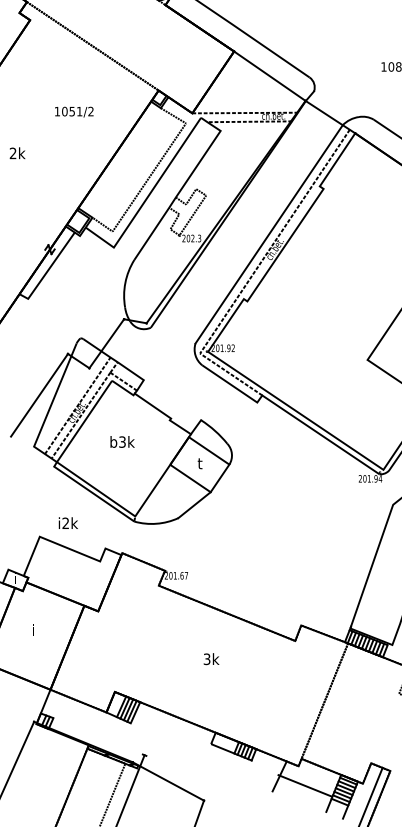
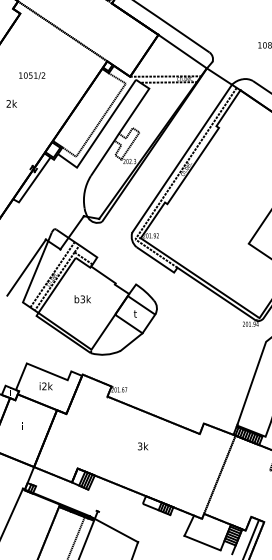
text: (74, 111) -> (32, 75), moved
text: (67, 523) -> (45, 386), moved
line: (305, 784) -> (202, 542), moved

